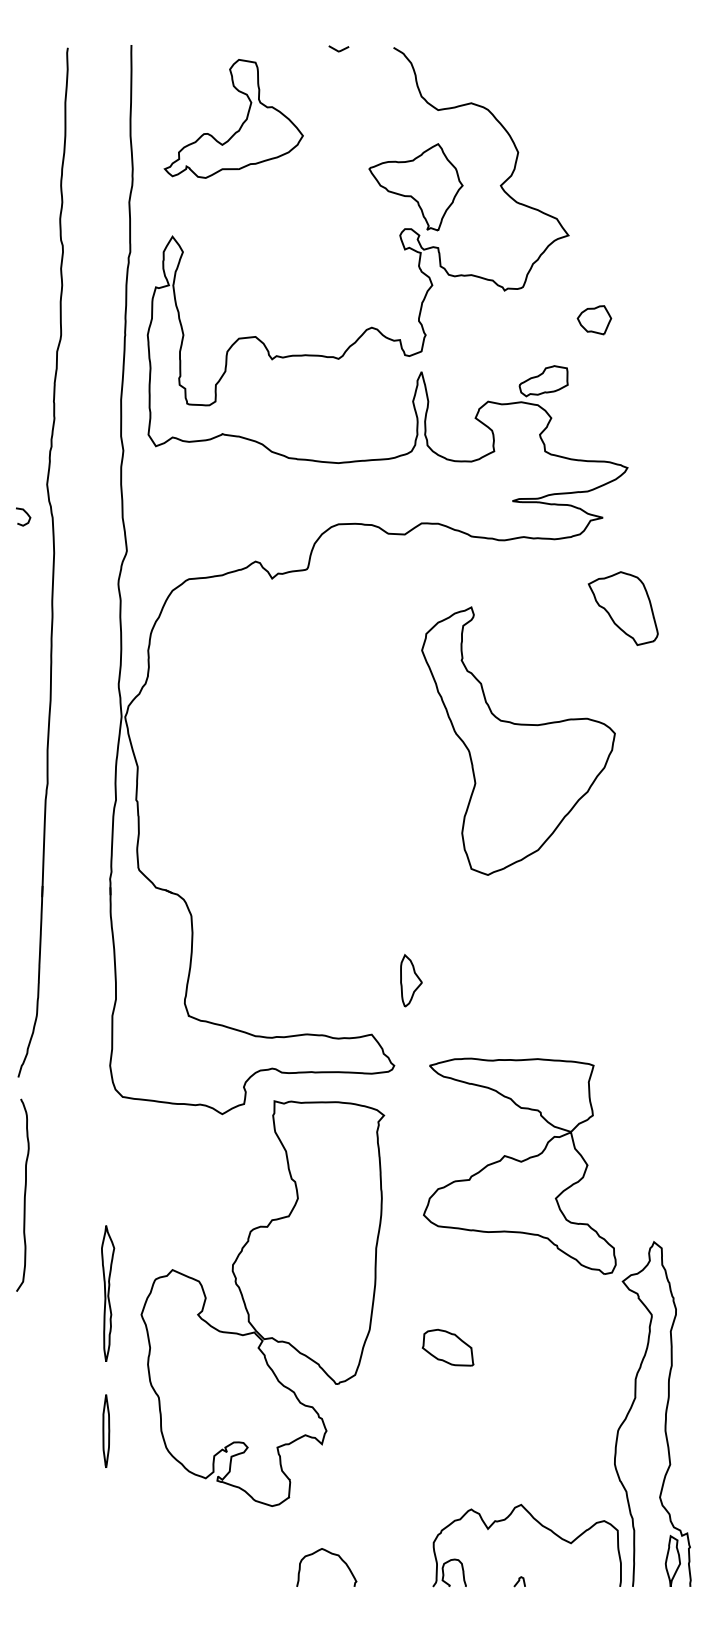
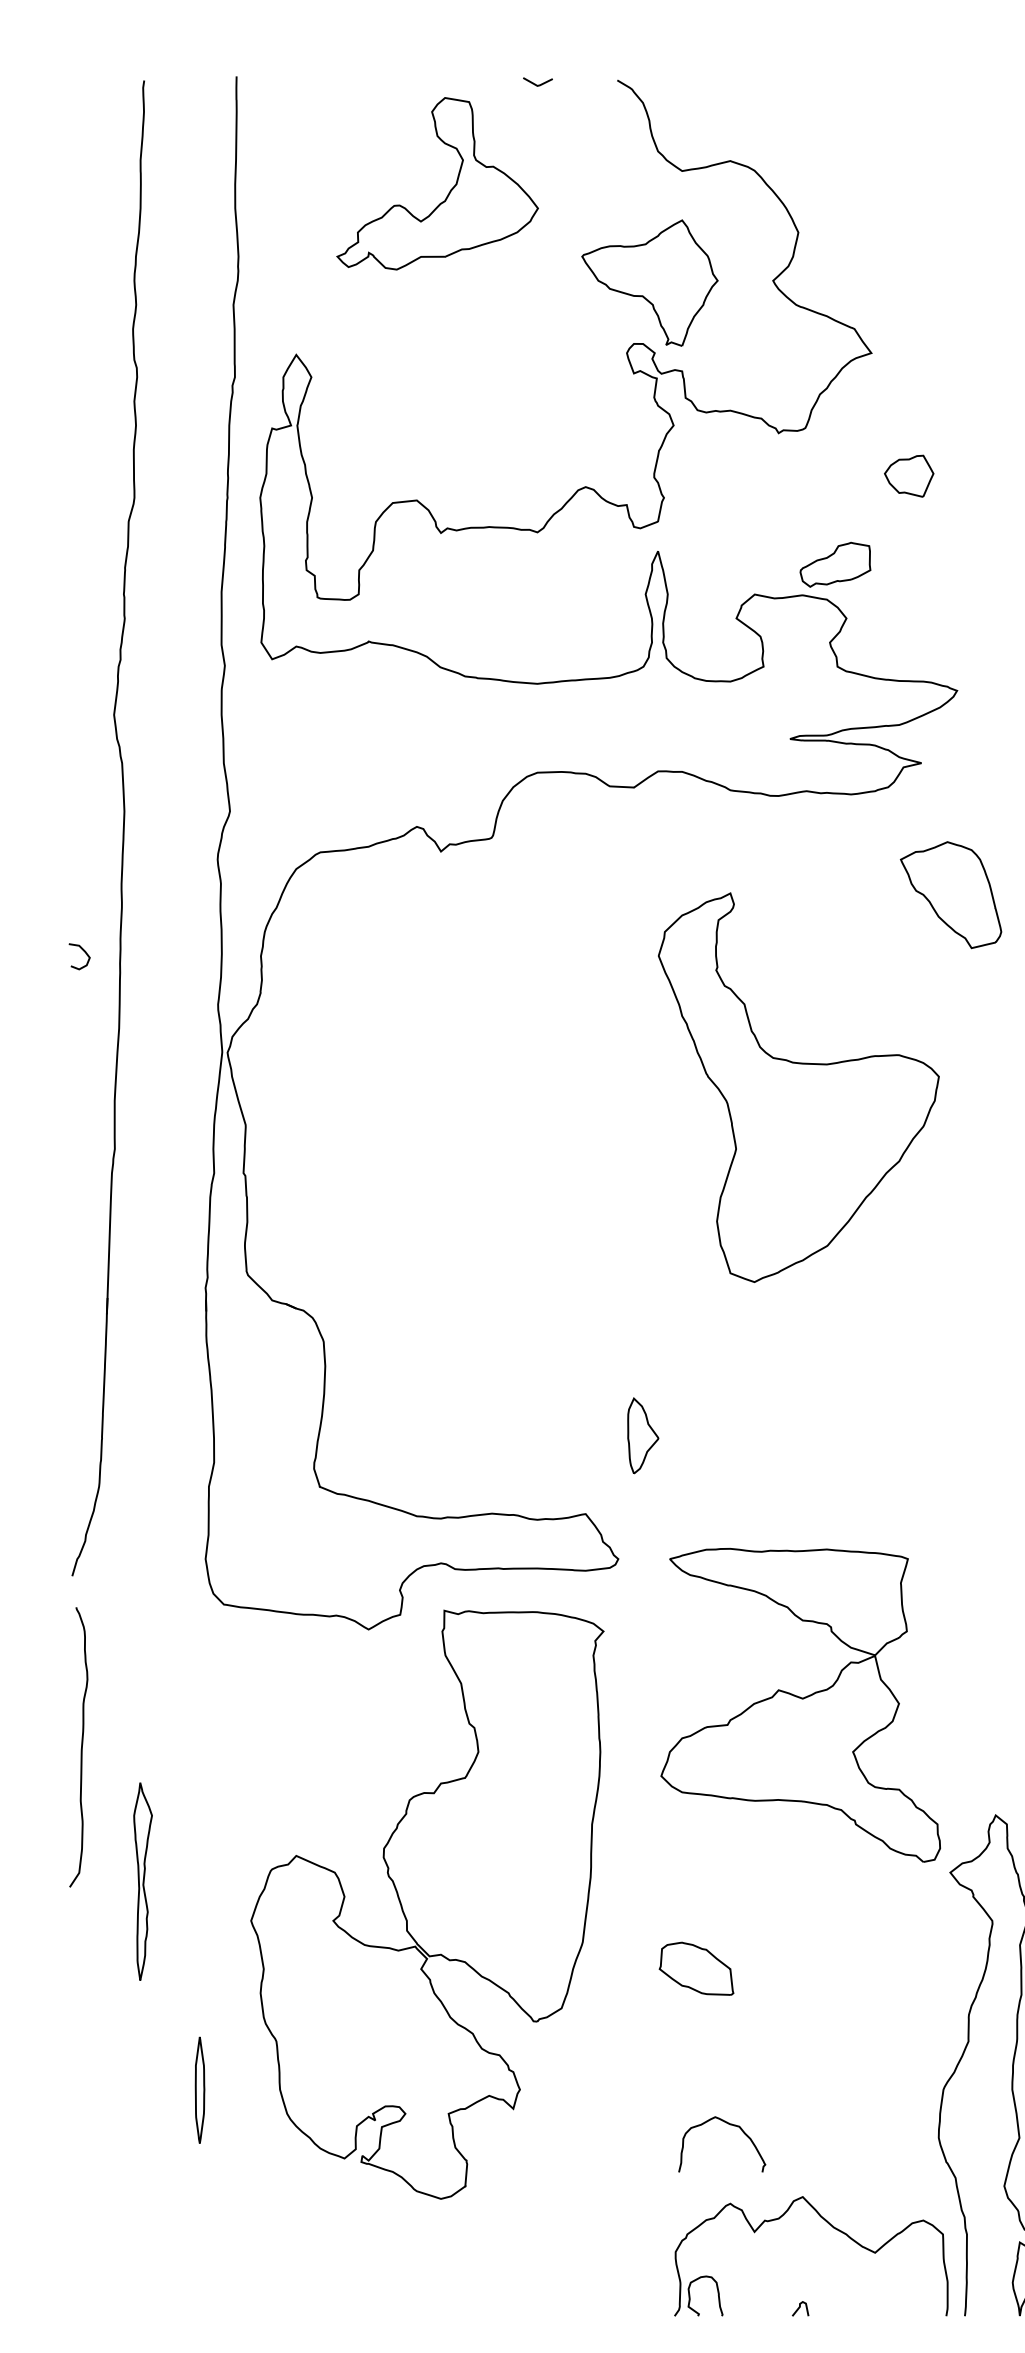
part: (242, 122) -> (450, 189), moved
curve: (25, 513) -> (82, 951), moved
part: (108, 1293) -> (143, 1881), moved
curve: (331, 1554) -> (729, 2125), moved

